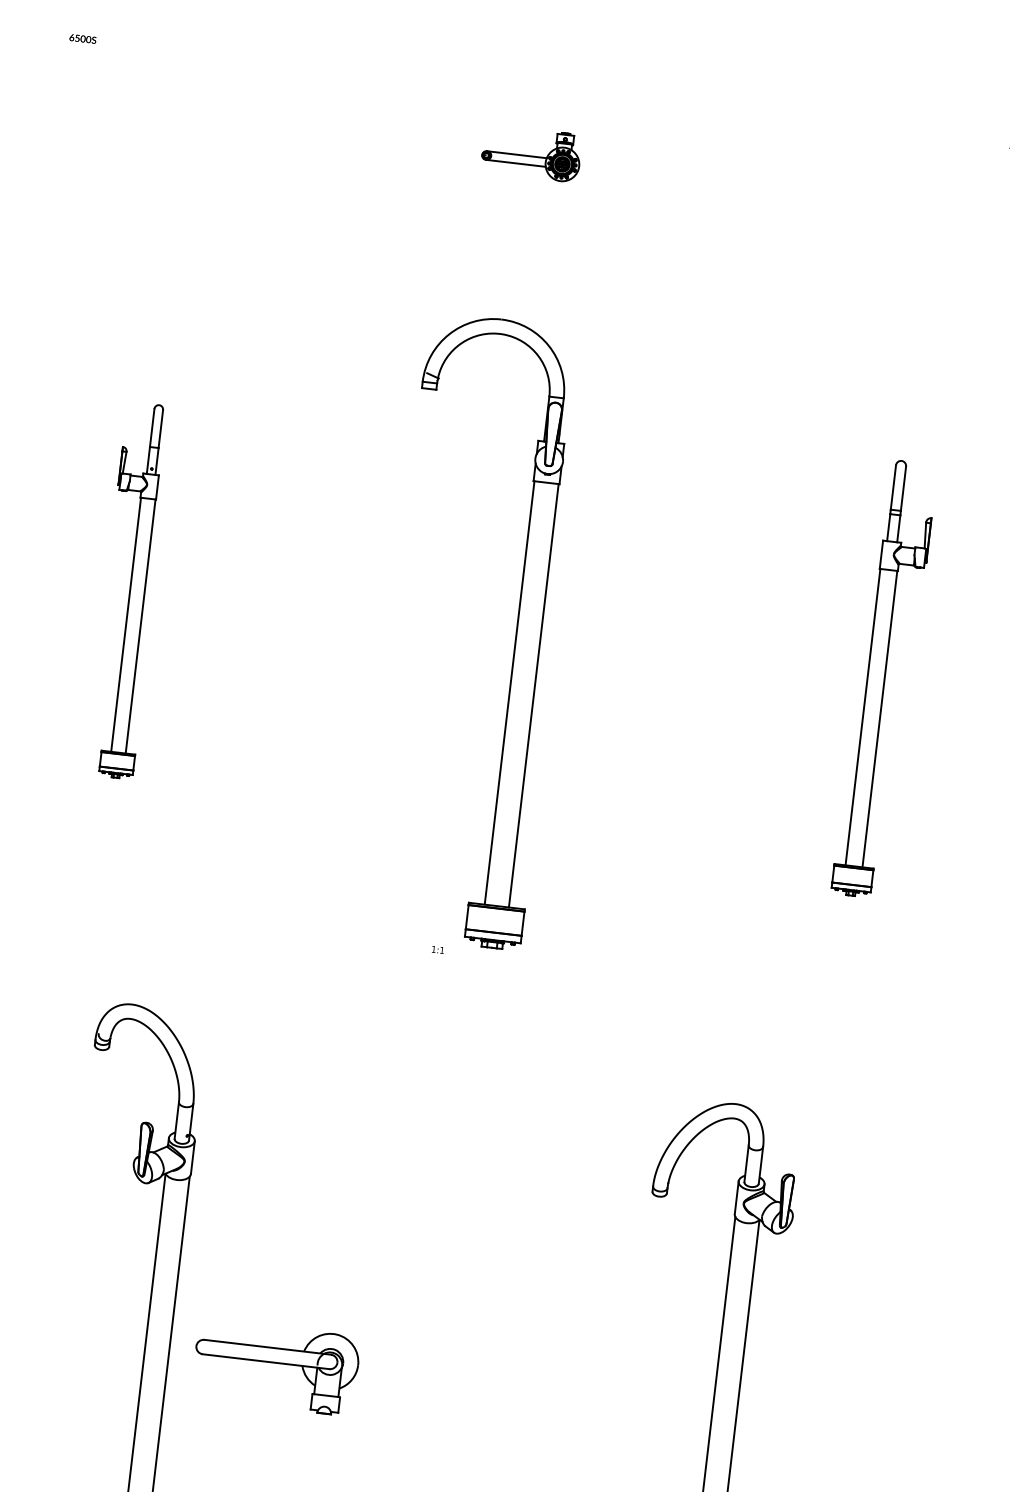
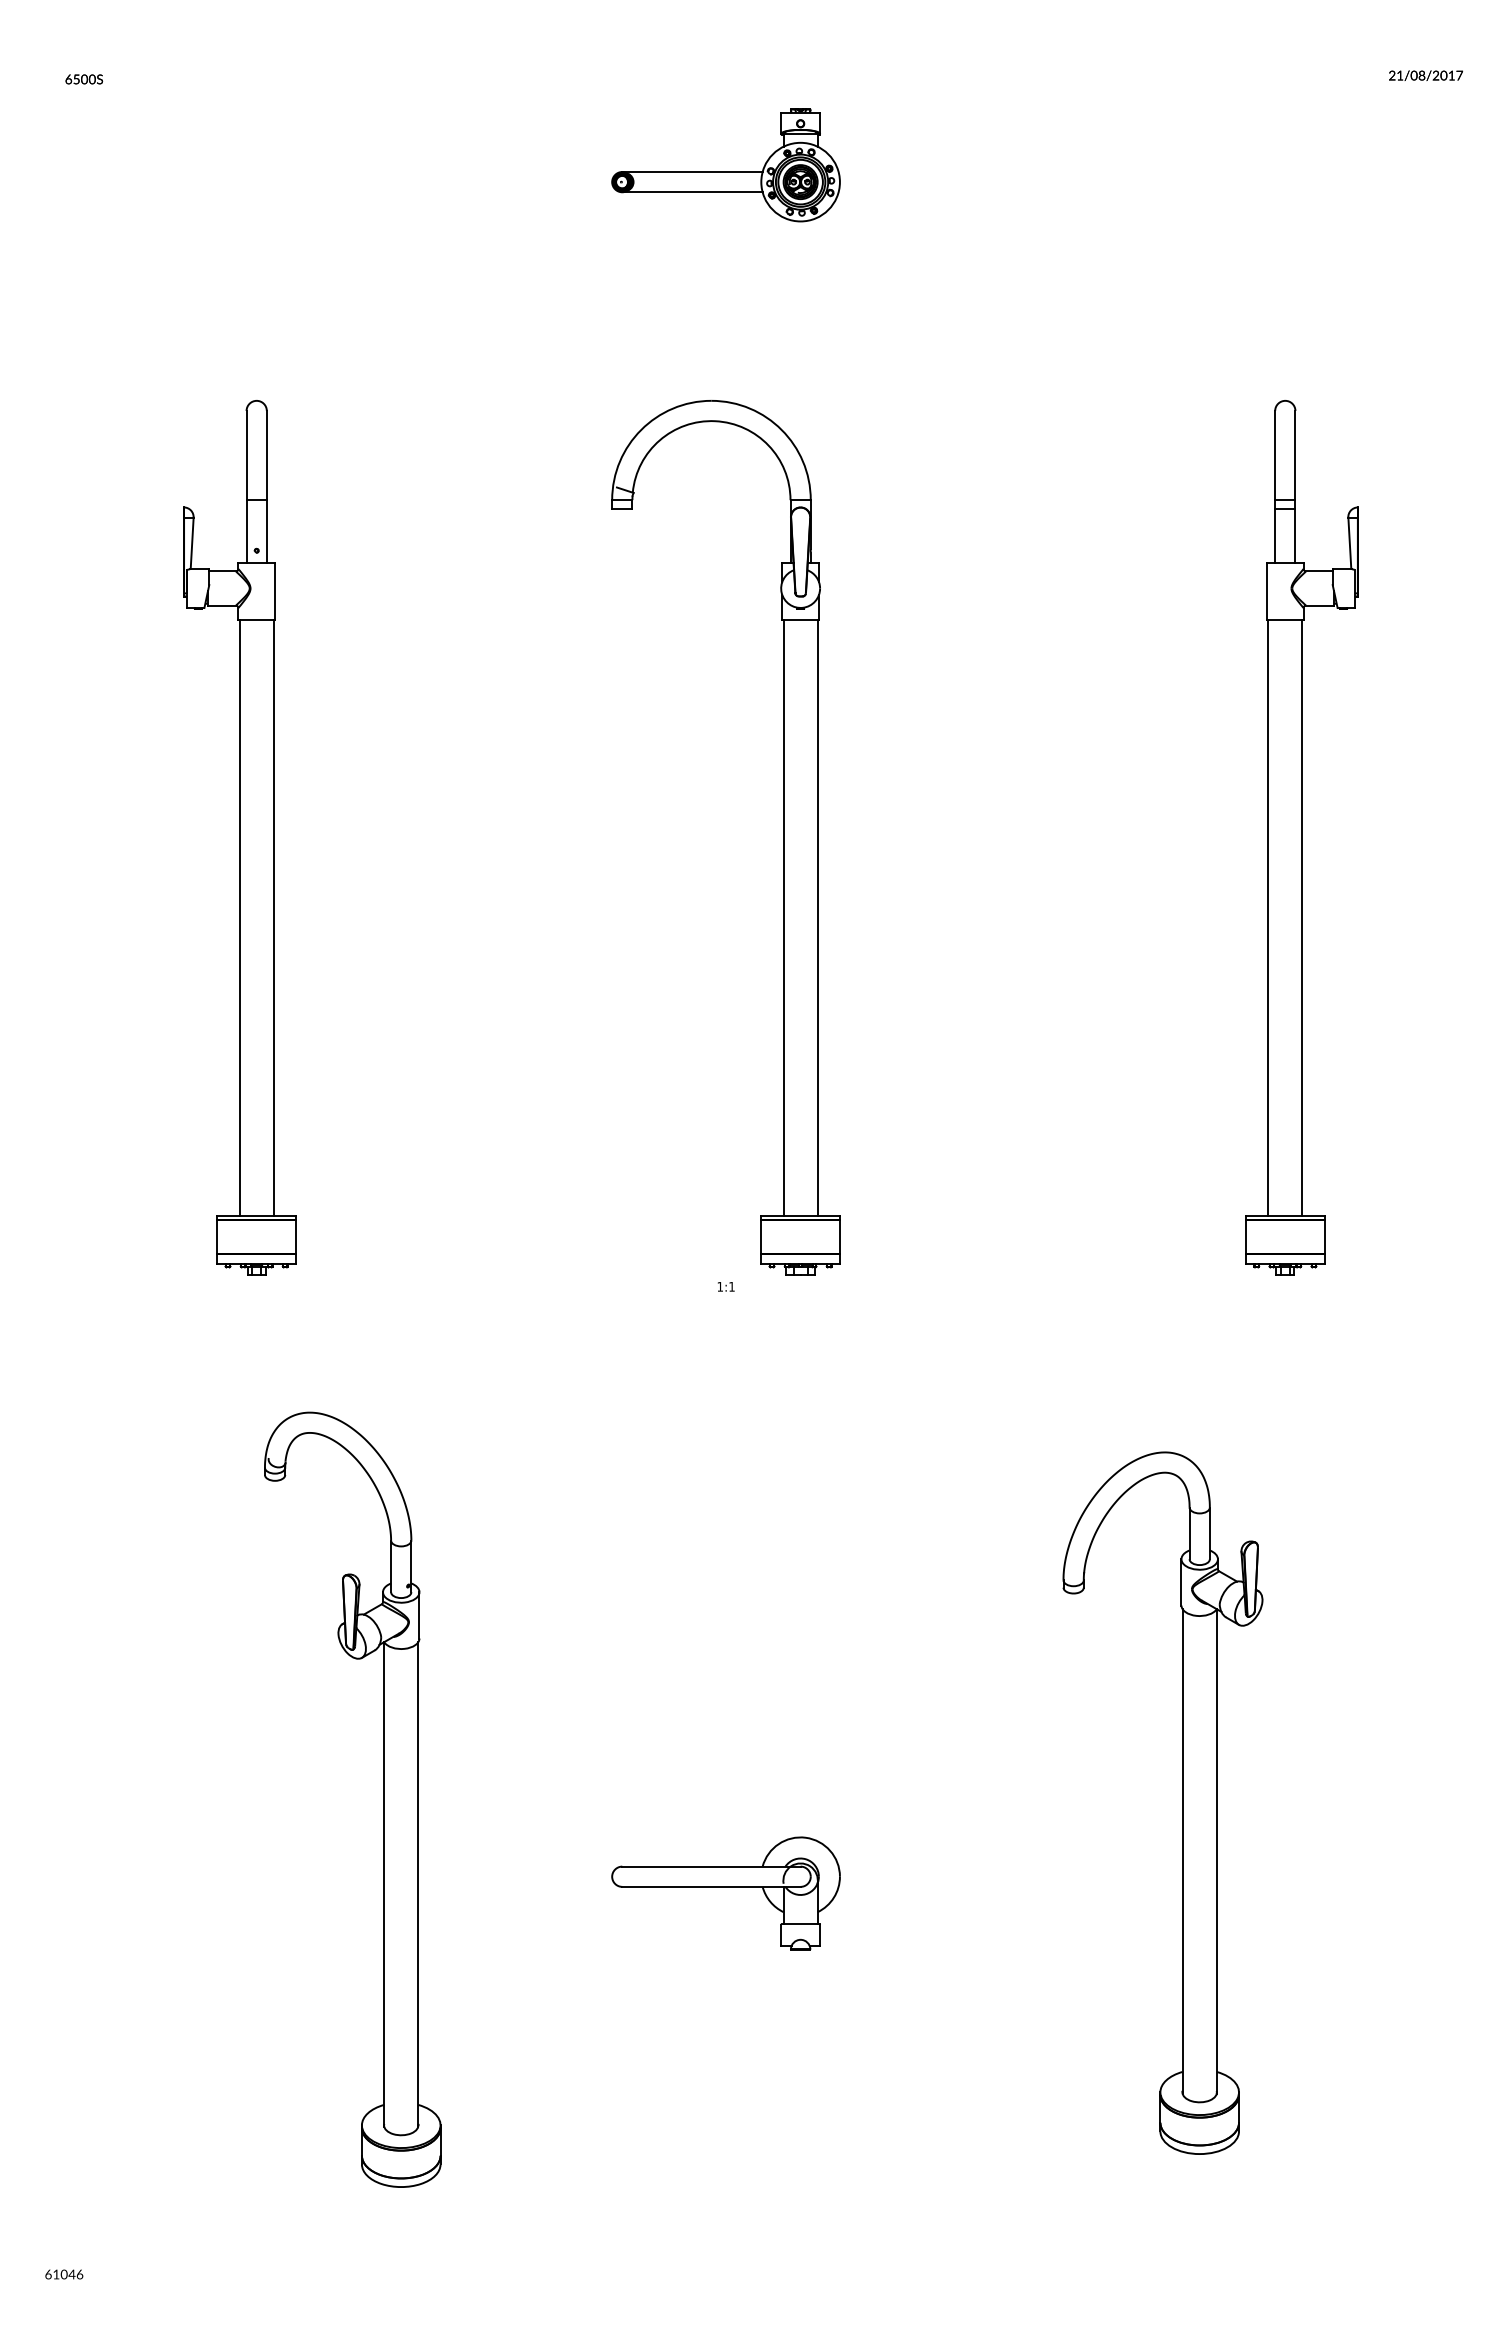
part: (531, 153) -> (725, 165), size x1.67
part: (129, 590) -> (239, 837), size x1.67
part: (884, 678) -> (1301, 837), size x1.43
part: (275, 1367) -> (725, 1893), moved

